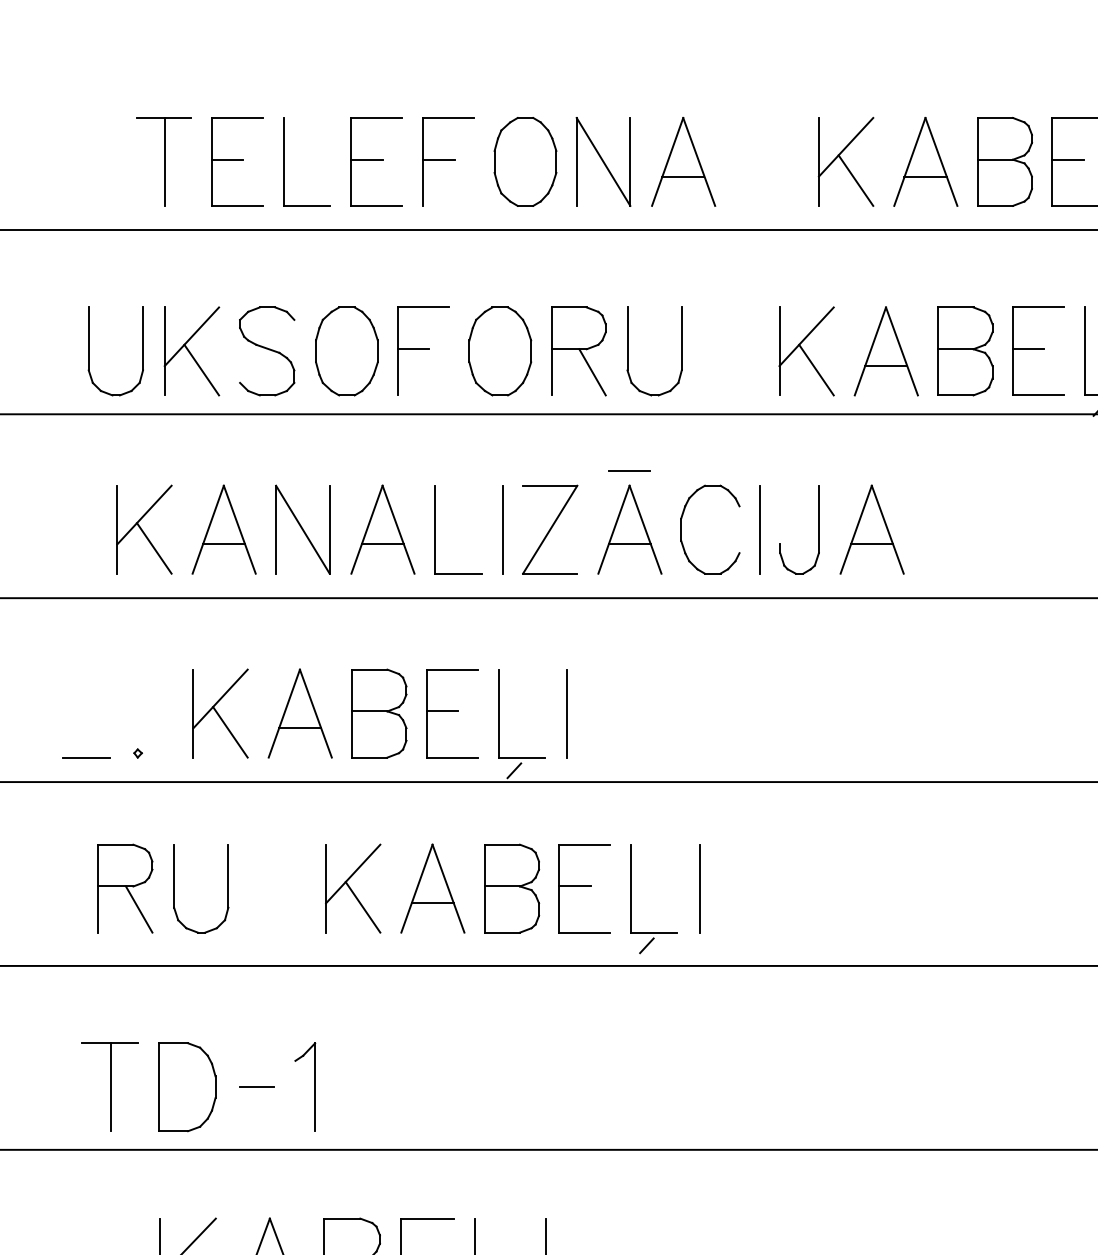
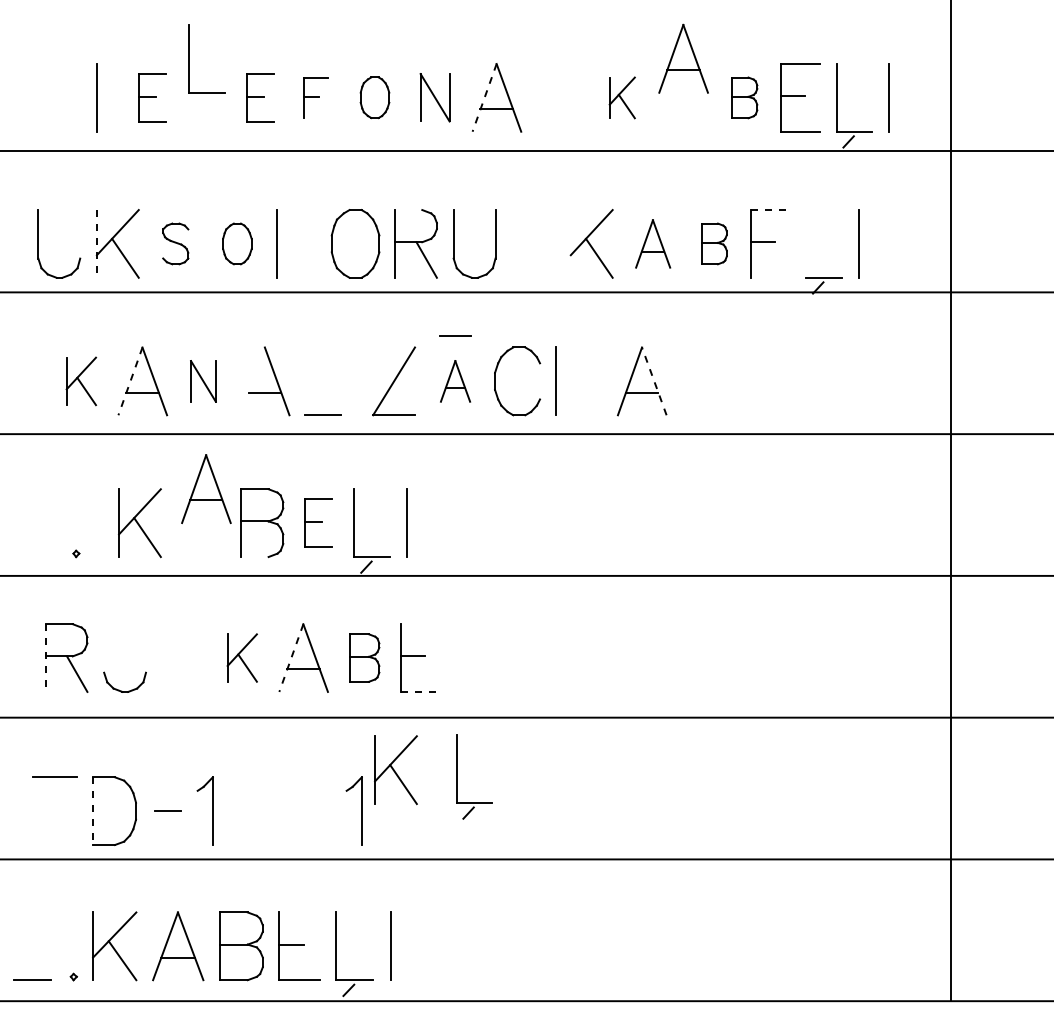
line: (164, 117) -> (96, 63), removed
part: (236, 161) -> (152, 97), size x0.7
part: (284, 161) -> (189, 58), moved
part: (376, 161) -> (260, 97), size x0.7
part: (448, 161) -> (315, 97), size x0.6
part: (524, 161) -> (374, 97), size x0.6
part: (602, 161) -> (434, 97), size x0.7
line: (667, 161) -> (484, 97), solid -> dashed
part: (846, 161) -> (622, 97), size x0.6
part: (925, 161) -> (683, 58), moved
part: (1004, 161) -> (744, 97), size x0.6
line: (423, 308) -> (296, 210), removed
line: (568, 308) -> (408, 210), removed
line: (1038, 308) -> (770, 210), solid -> dashed
line: (143, 339) -> (80, 234), removed
line: (413, 349) -> (288, 242), removed
line: (164, 350) -> (96, 243), solid -> dashed
part: (266, 350) -> (175, 243), size x0.6
part: (347, 350) -> (237, 243), size x0.6
line: (779, 350) -> (570, 243), removed
part: (885, 350) -> (652, 243), size x0.7
part: (965, 350) -> (714, 243), size x0.6
line: (1085, 350) -> (806, 243), removed
line: (1037, 394) -> (769, 277), removed
line: (550, 485) -> (394, 347), removed
line: (888, 528) -> (654, 380), solid -> dashed
part: (144, 529) -> (81, 381), size x0.7
line: (208, 529) -> (130, 381), solid -> dashed
part: (302, 529) -> (203, 381), size x0.6
line: (366, 529) -> (252, 381), removed
line: (435, 529) -> (305, 381), removed
line: (502, 529) -> (357, 381), removed
part: (629, 529) -> (455, 381), size x0.6
part: (817, 529) -> (600, 381), removed
part: (300, 712) -> (206, 488), moved
part: (452, 712) -> (318, 522), size x0.7
line: (86, 756) -> (36, 556), removed
line: (369, 758) -> (254, 557), removed
line: (584, 845) -> (420, 624), removed
line: (174, 876) -> (104, 648), removed
line: (227, 876) -> (145, 648), removed
part: (353, 887) -> (242, 657), size x0.7
part: (511, 887) -> (364, 657), size x0.7
line: (698, 887) -> (508, 657), removed
line: (98, 889) -> (45, 658), solid -> dashed
line: (417, 889) -> (291, 658), solid -> dashed
part: (632, 898) -> (457, 776), moved
line: (584, 932) -> (420, 691), solid -> dashed
part: (552, 1034) -> (395, 770), added
part: (507, 1086) -> (361, 810), added
line: (111, 1087) -> (55, 811), removed
line: (158, 1087) -> (92, 811), solid -> dashed
line: (427, 1218) -> (299, 912), removed

